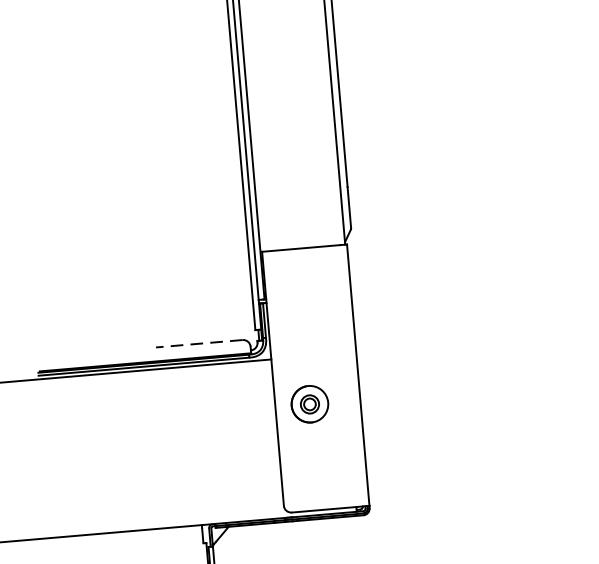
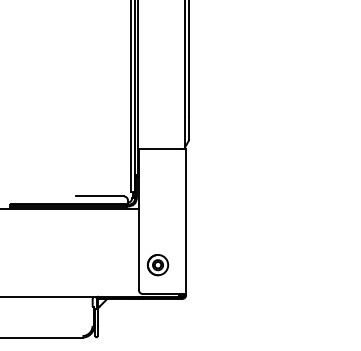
line: (198, 343) -> (99, 196), dashed -> solid
part: (310, 404) -> (158, 265), moved

